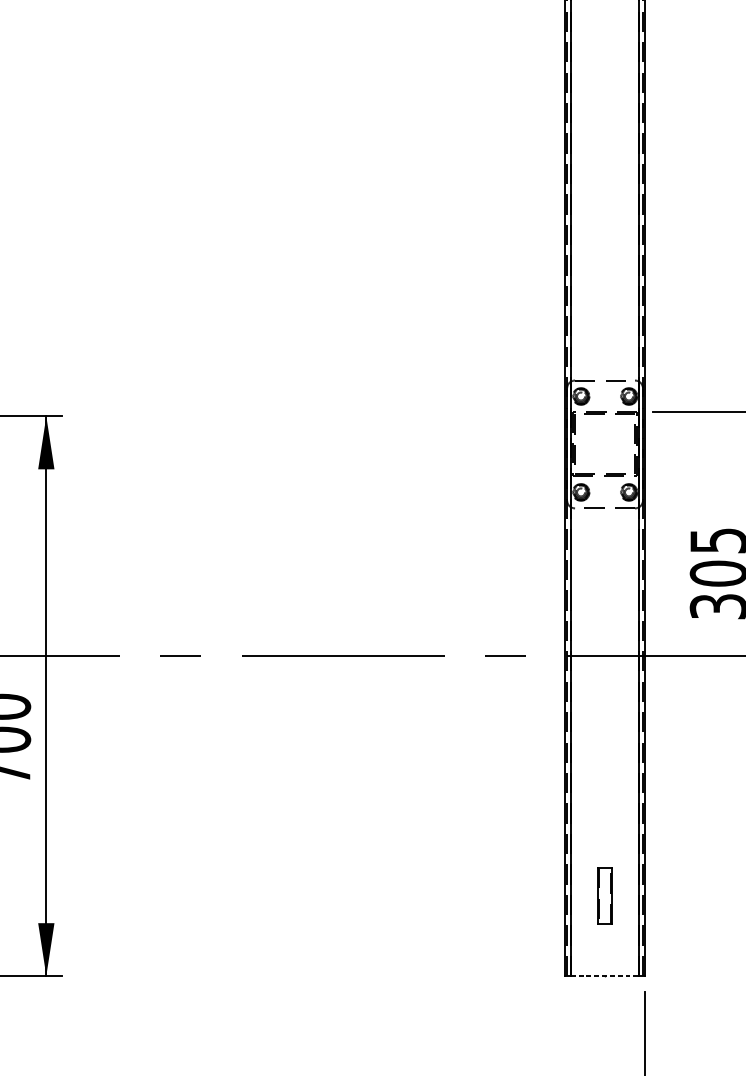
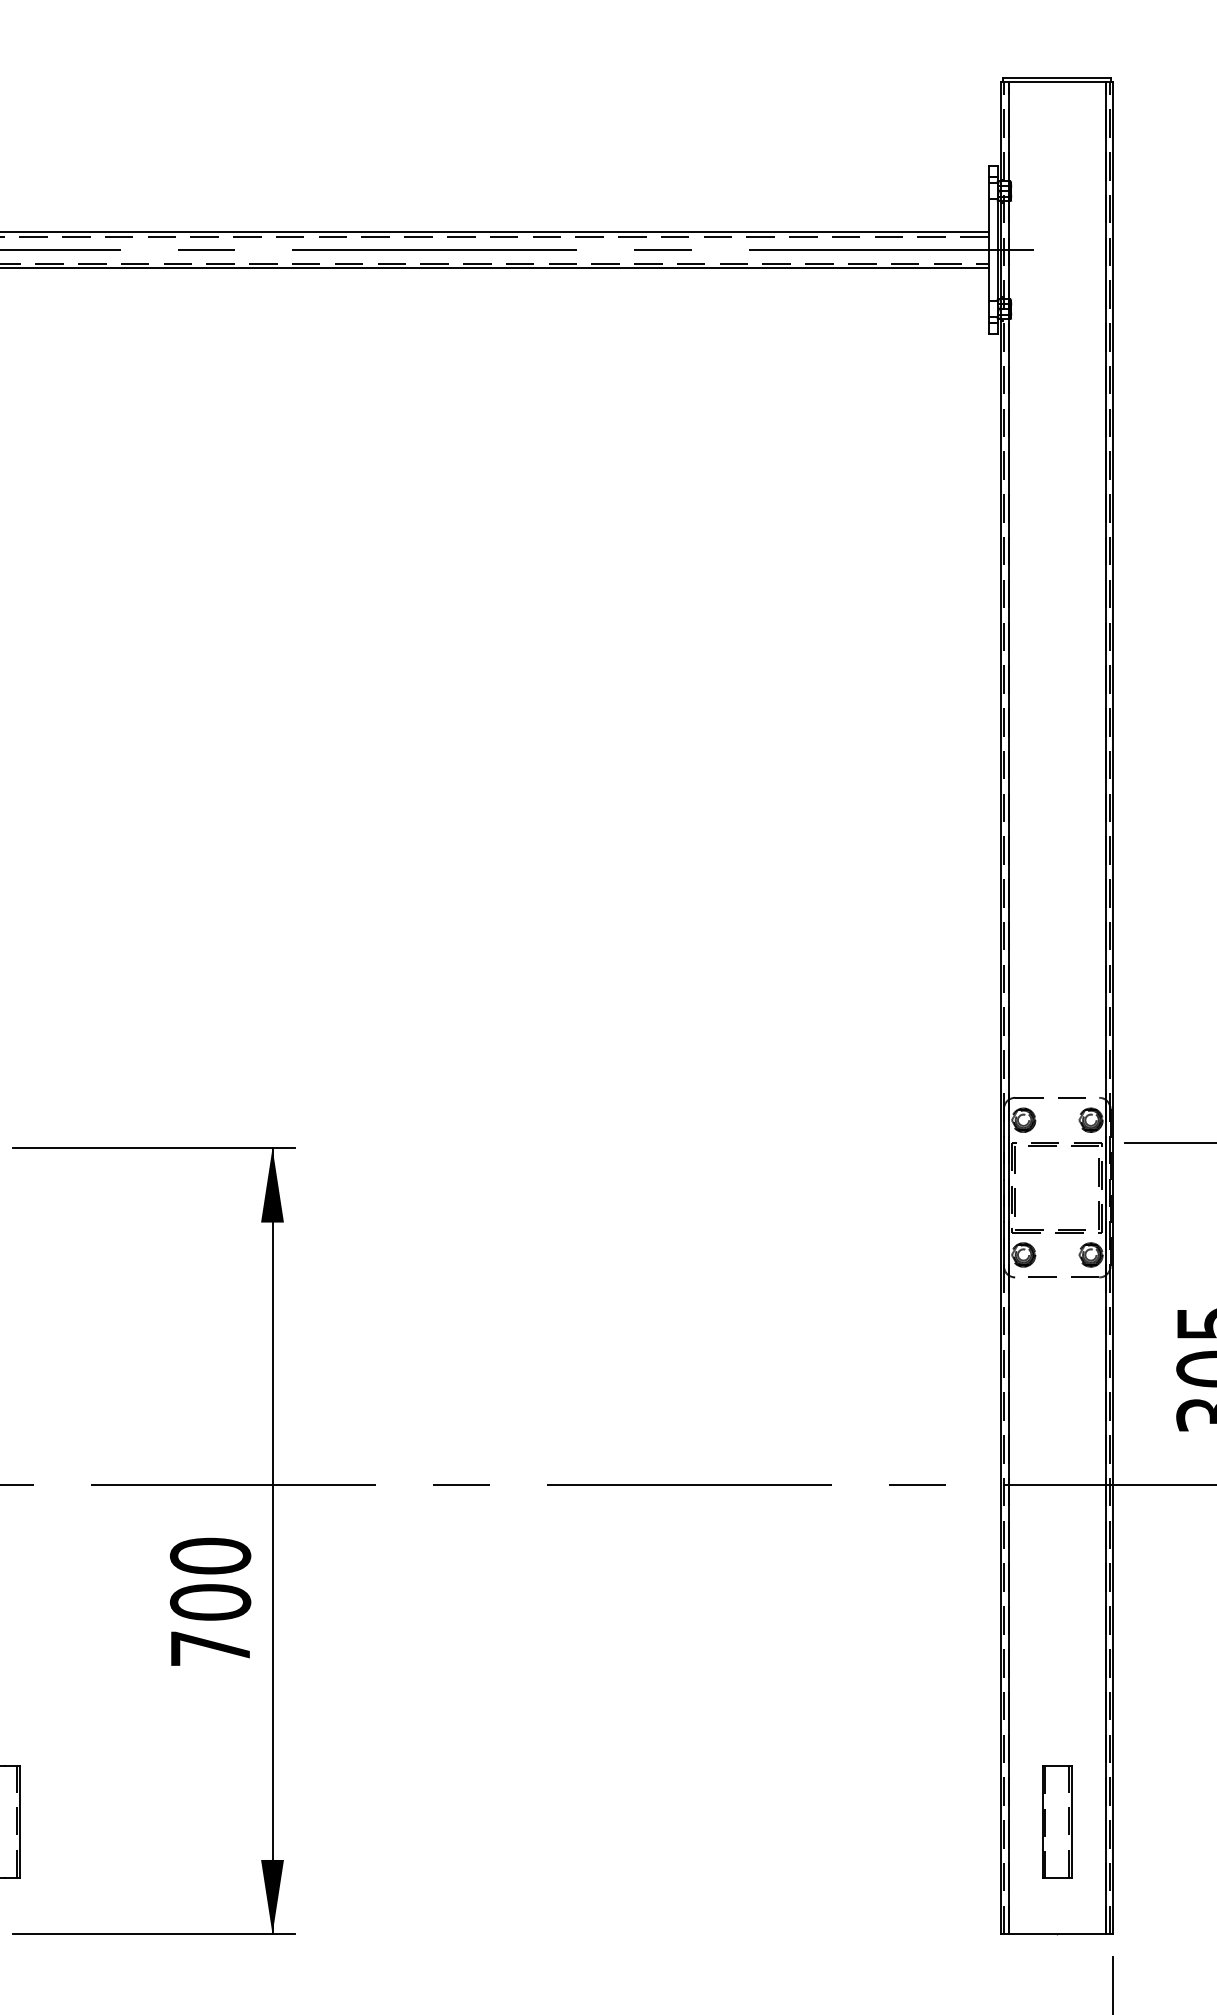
part: (605, 895) -> (1057, 1821), size x1.43
line: (605, 976) -> (1057, 1934), dashed -> solid

